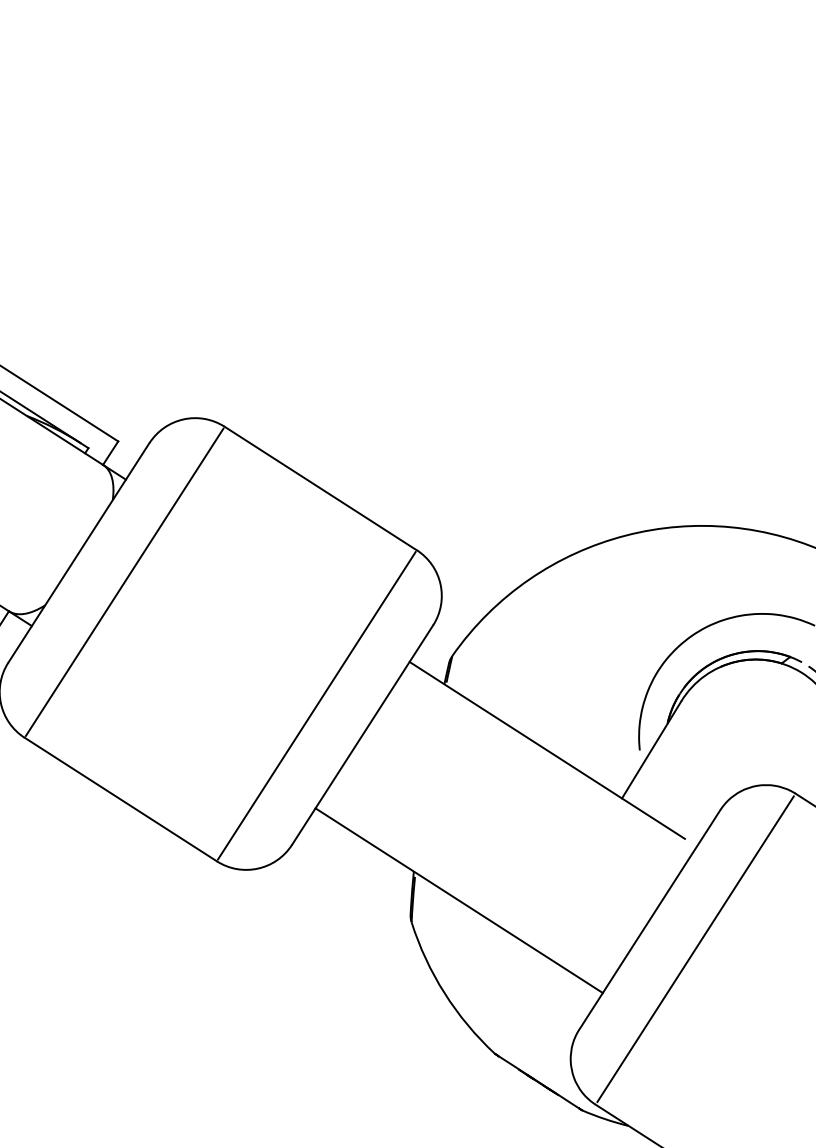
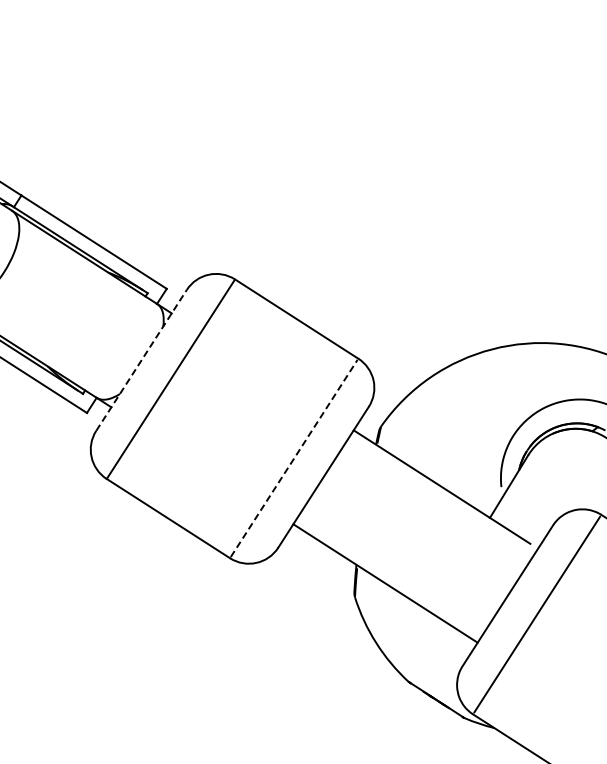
line: (78, 553) -> (141, 360), solid -> dashed
line: (317, 705) -> (294, 458), solid -> dashed

